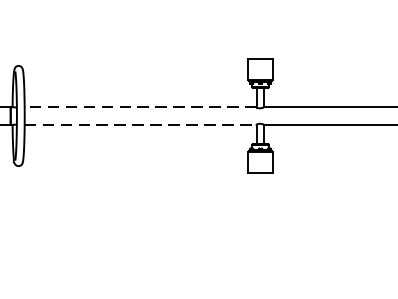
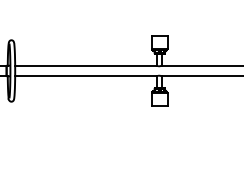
line: (139, 107) -> (85, 65), dashed -> solid
line: (141, 125) -> (86, 76), dashed -> solid

